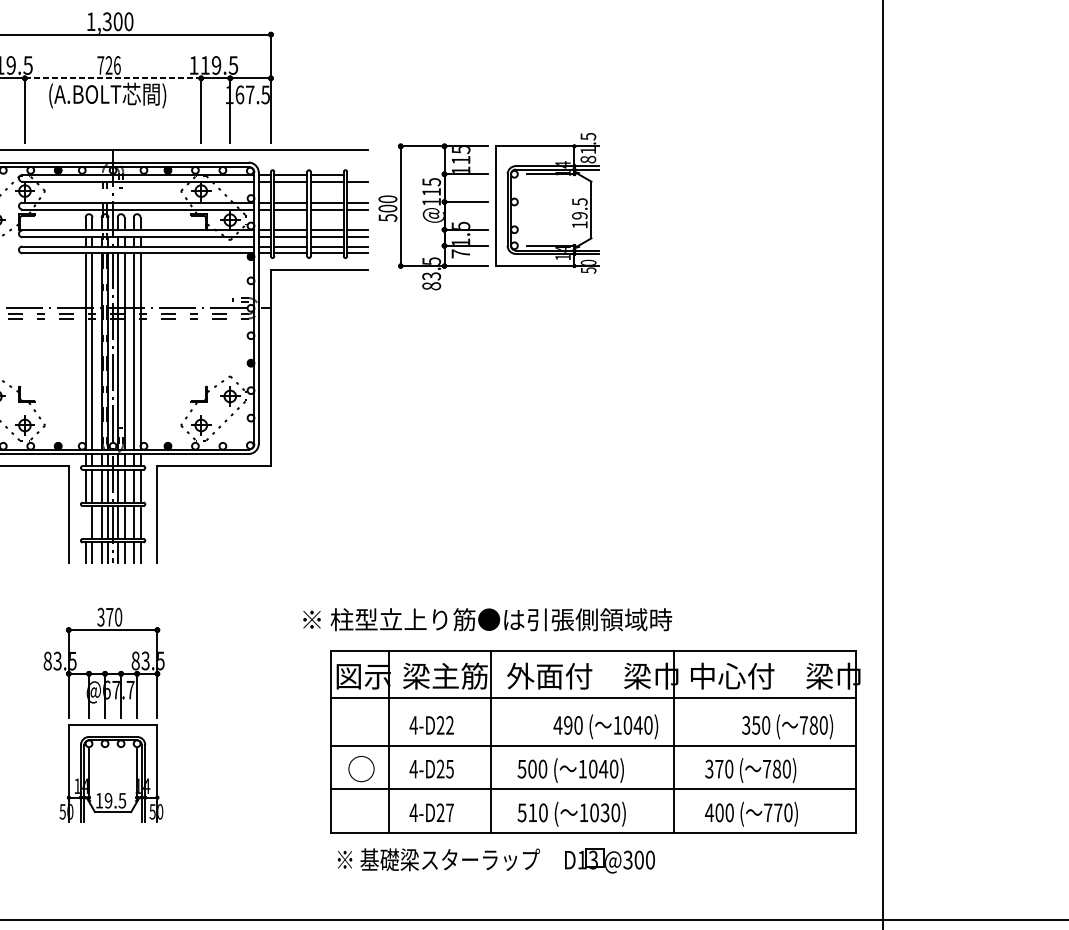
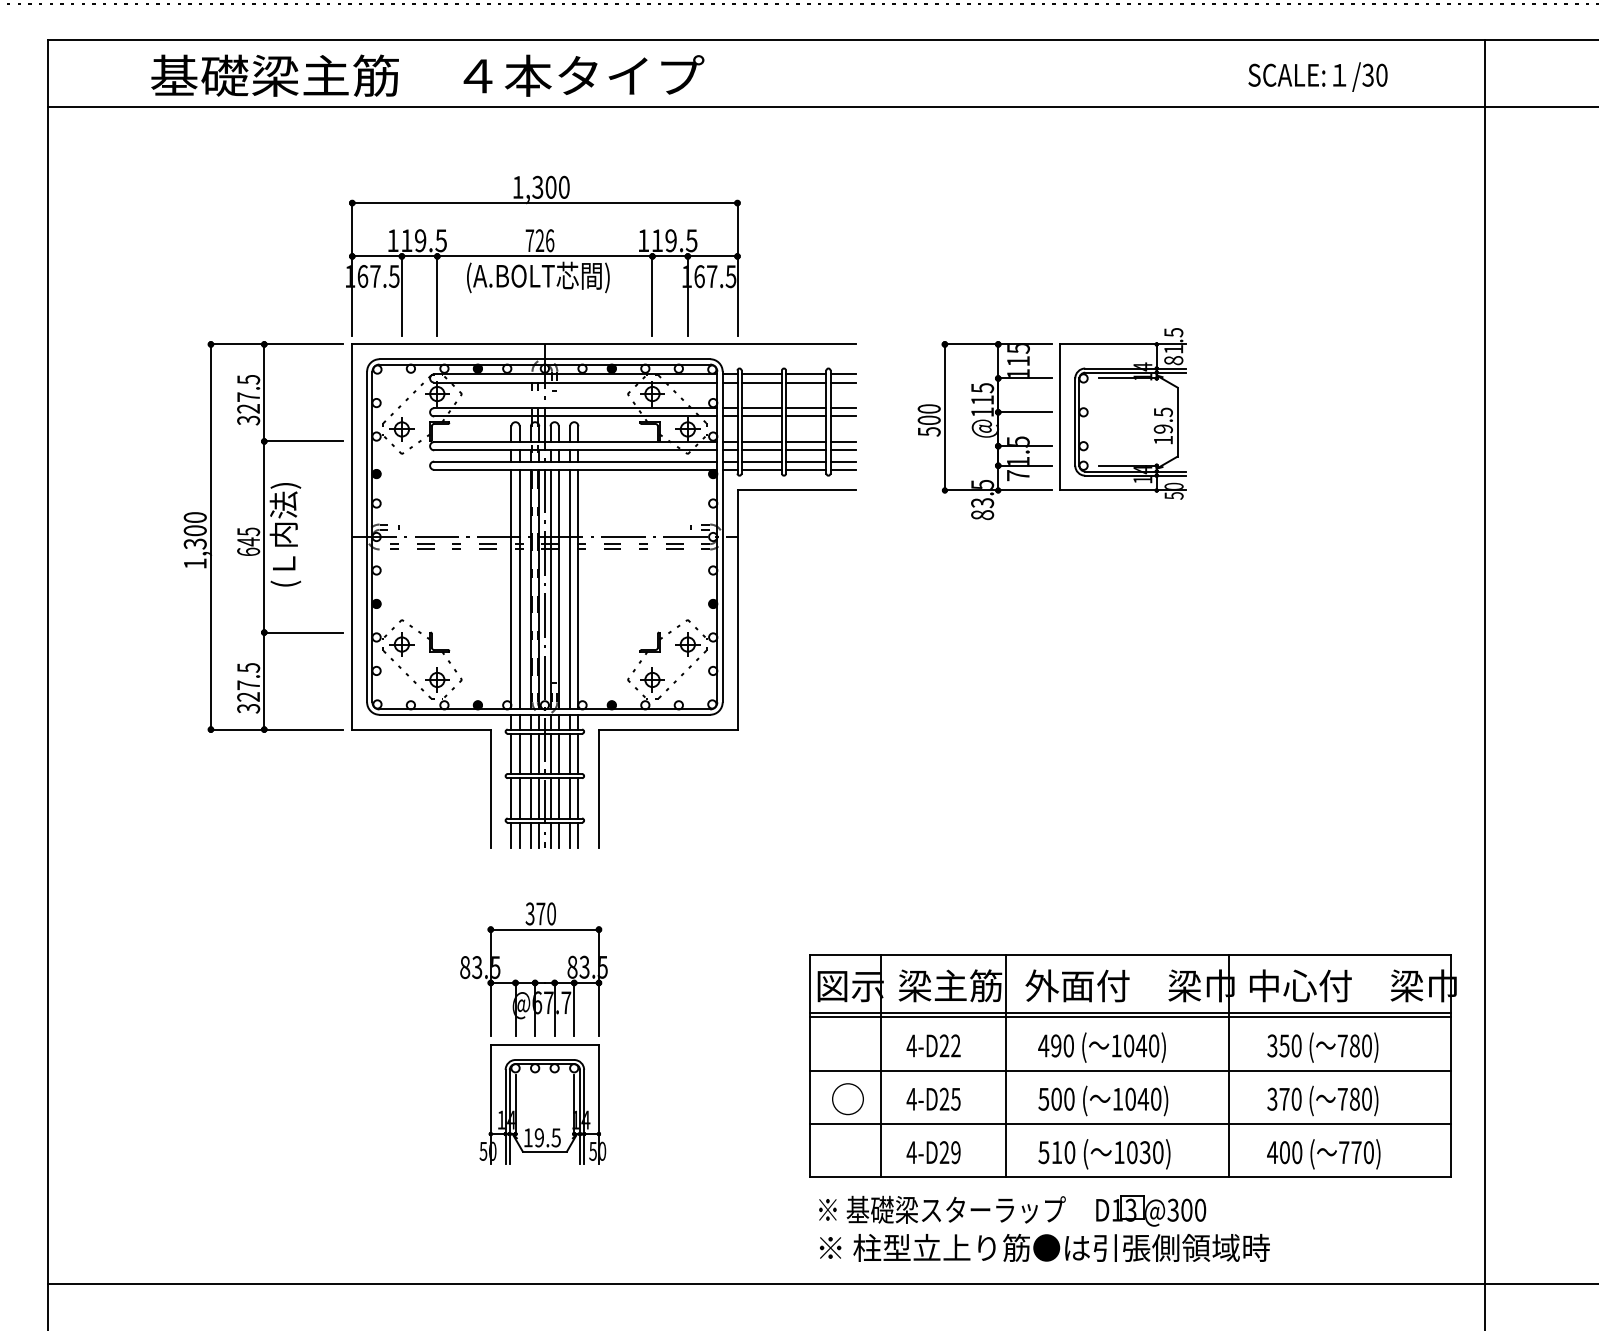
line: (112, 78) -> (544, 256), dashed -> solid
line: (357, 175) -> (843, 374), added
part: (494, 211) -> (1059, 424), moved
line: (85, 522) -> (511, 798), added
text: (487, 619) -> (1044, 1247), moved
line: (593, 702) -> (1130, 1017), added
text: (605, 726) -> (1101, 1047), moved
text: (787, 726) -> (1322, 1047), moved
text: (449, 812) -> (955, 1152), 4-D27 -> 4-D29

